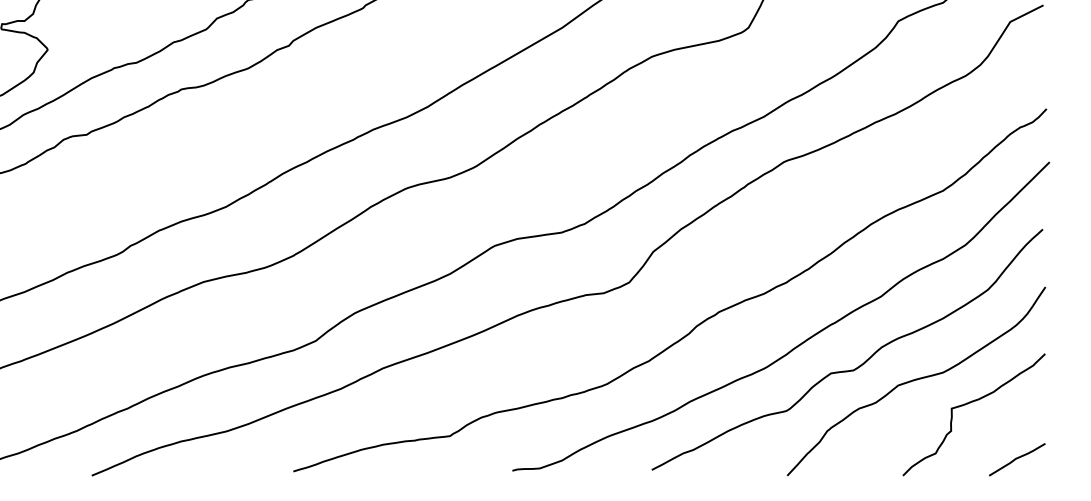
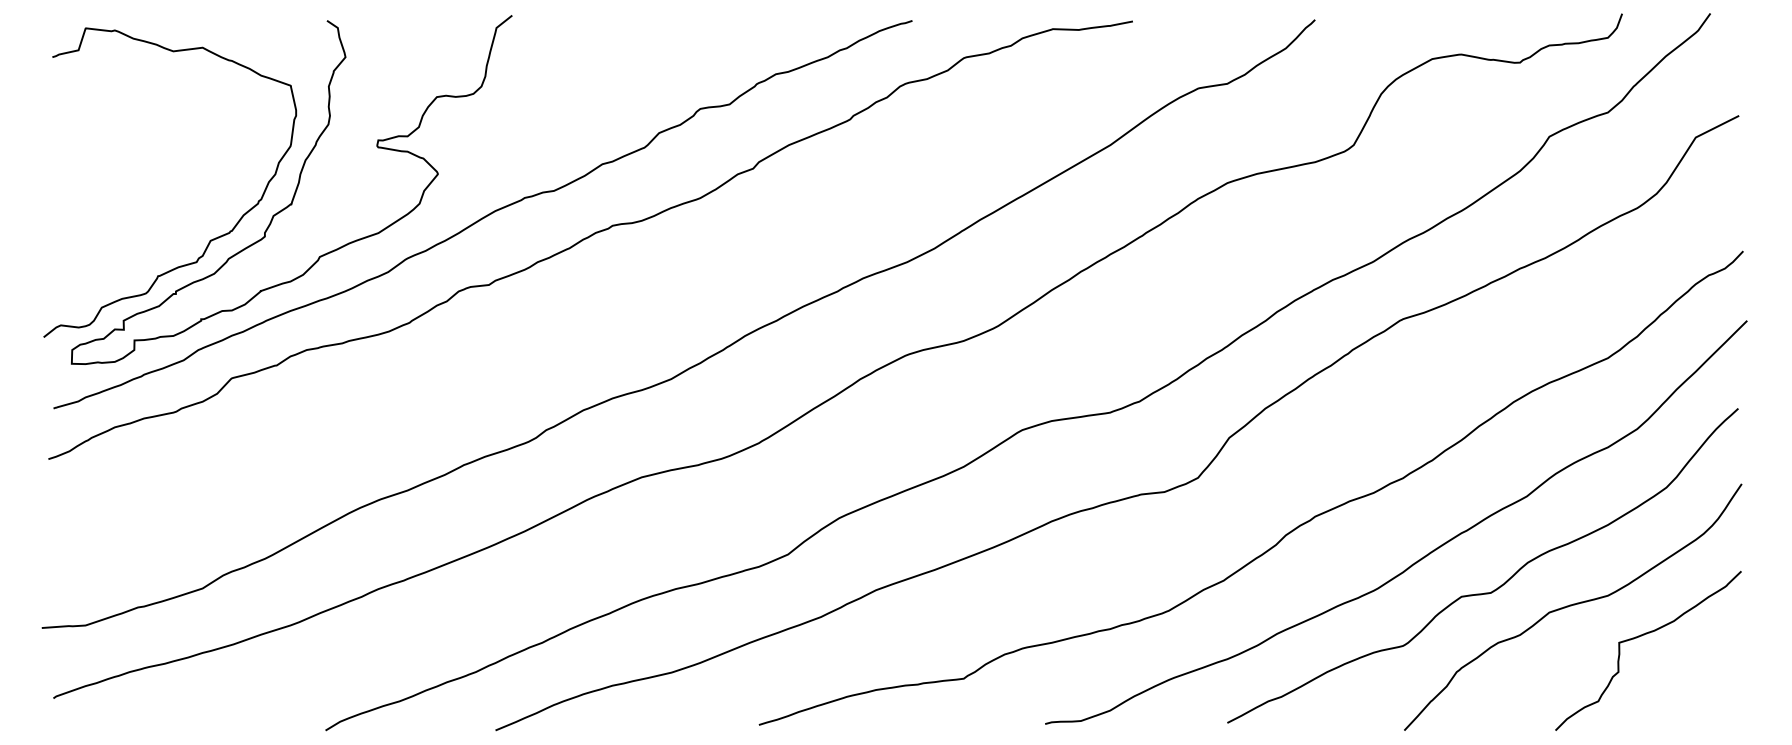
curve: (1016, 458) -> (1704, 708), removed

